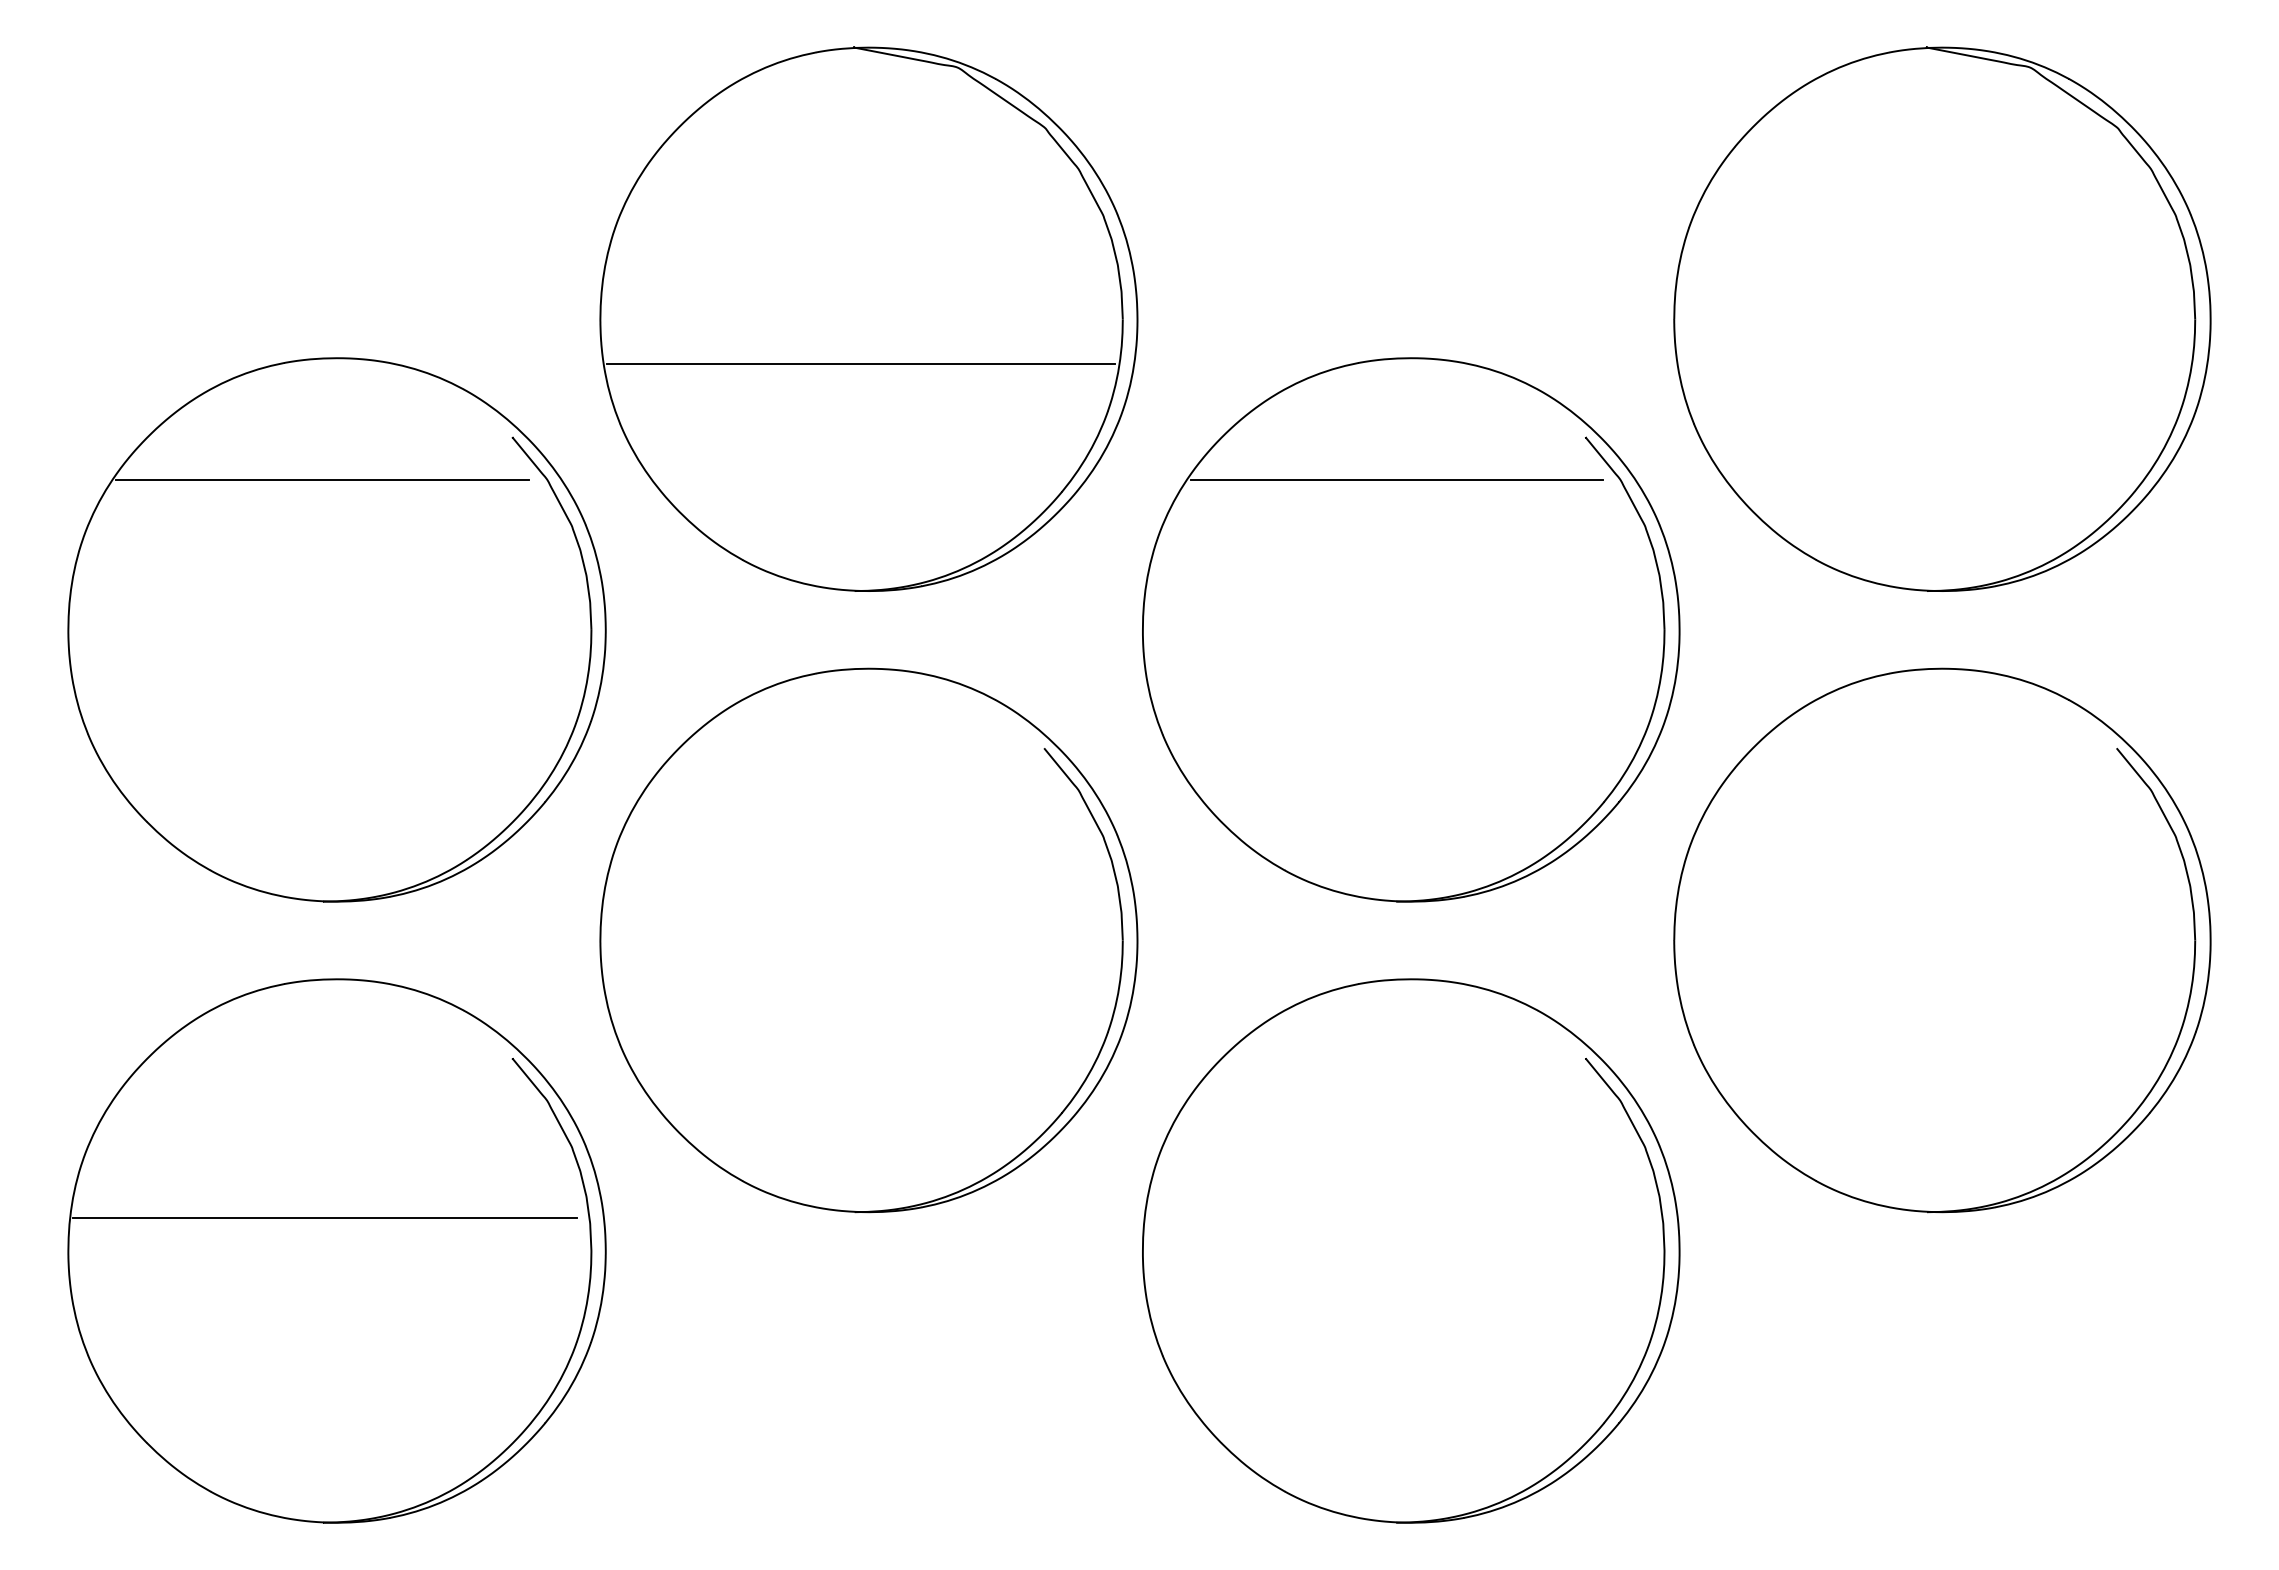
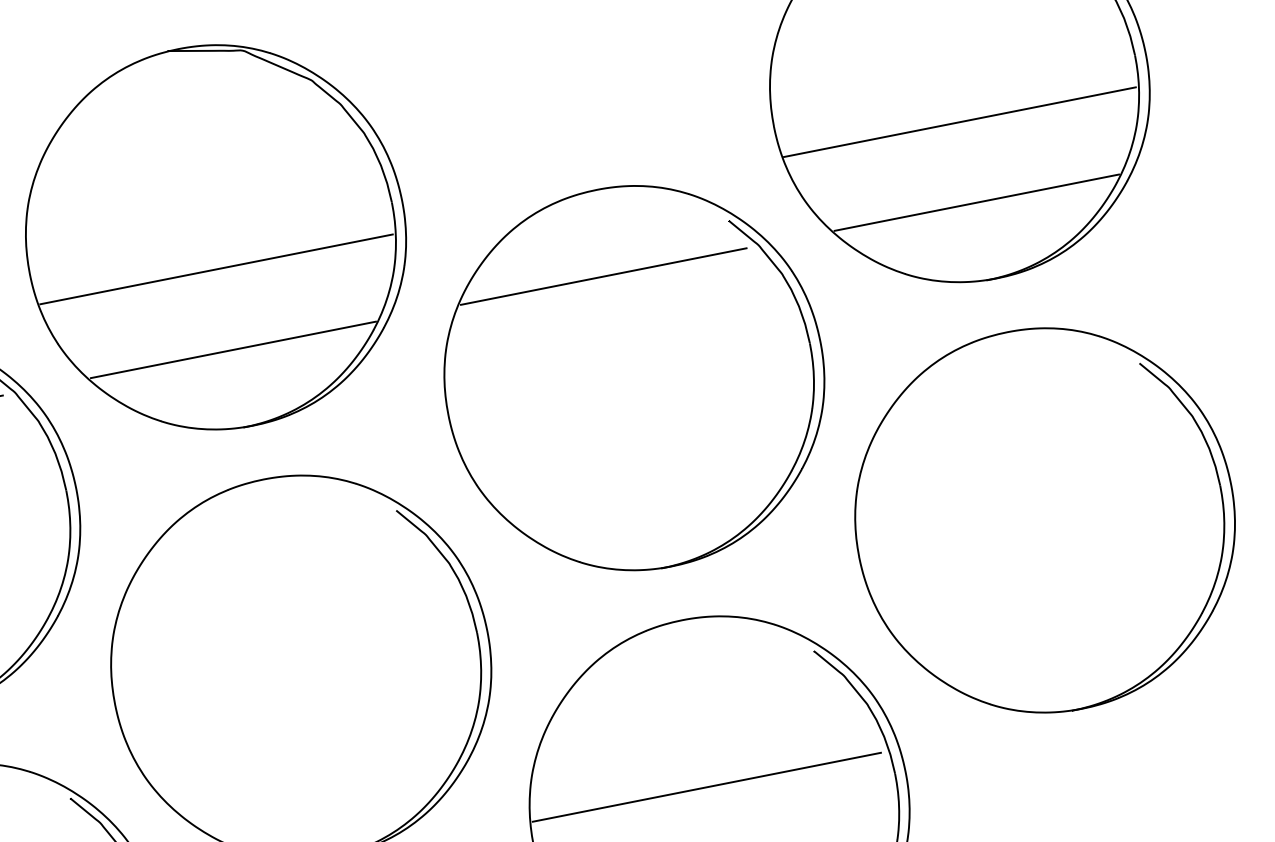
line: (1933, 364) -> (959, 122), added
line: (861, 480) -> (232, 350), added
line: (1934, 480) -> (976, 202), added
line: (1399, 1218) -> (707, 787), added

